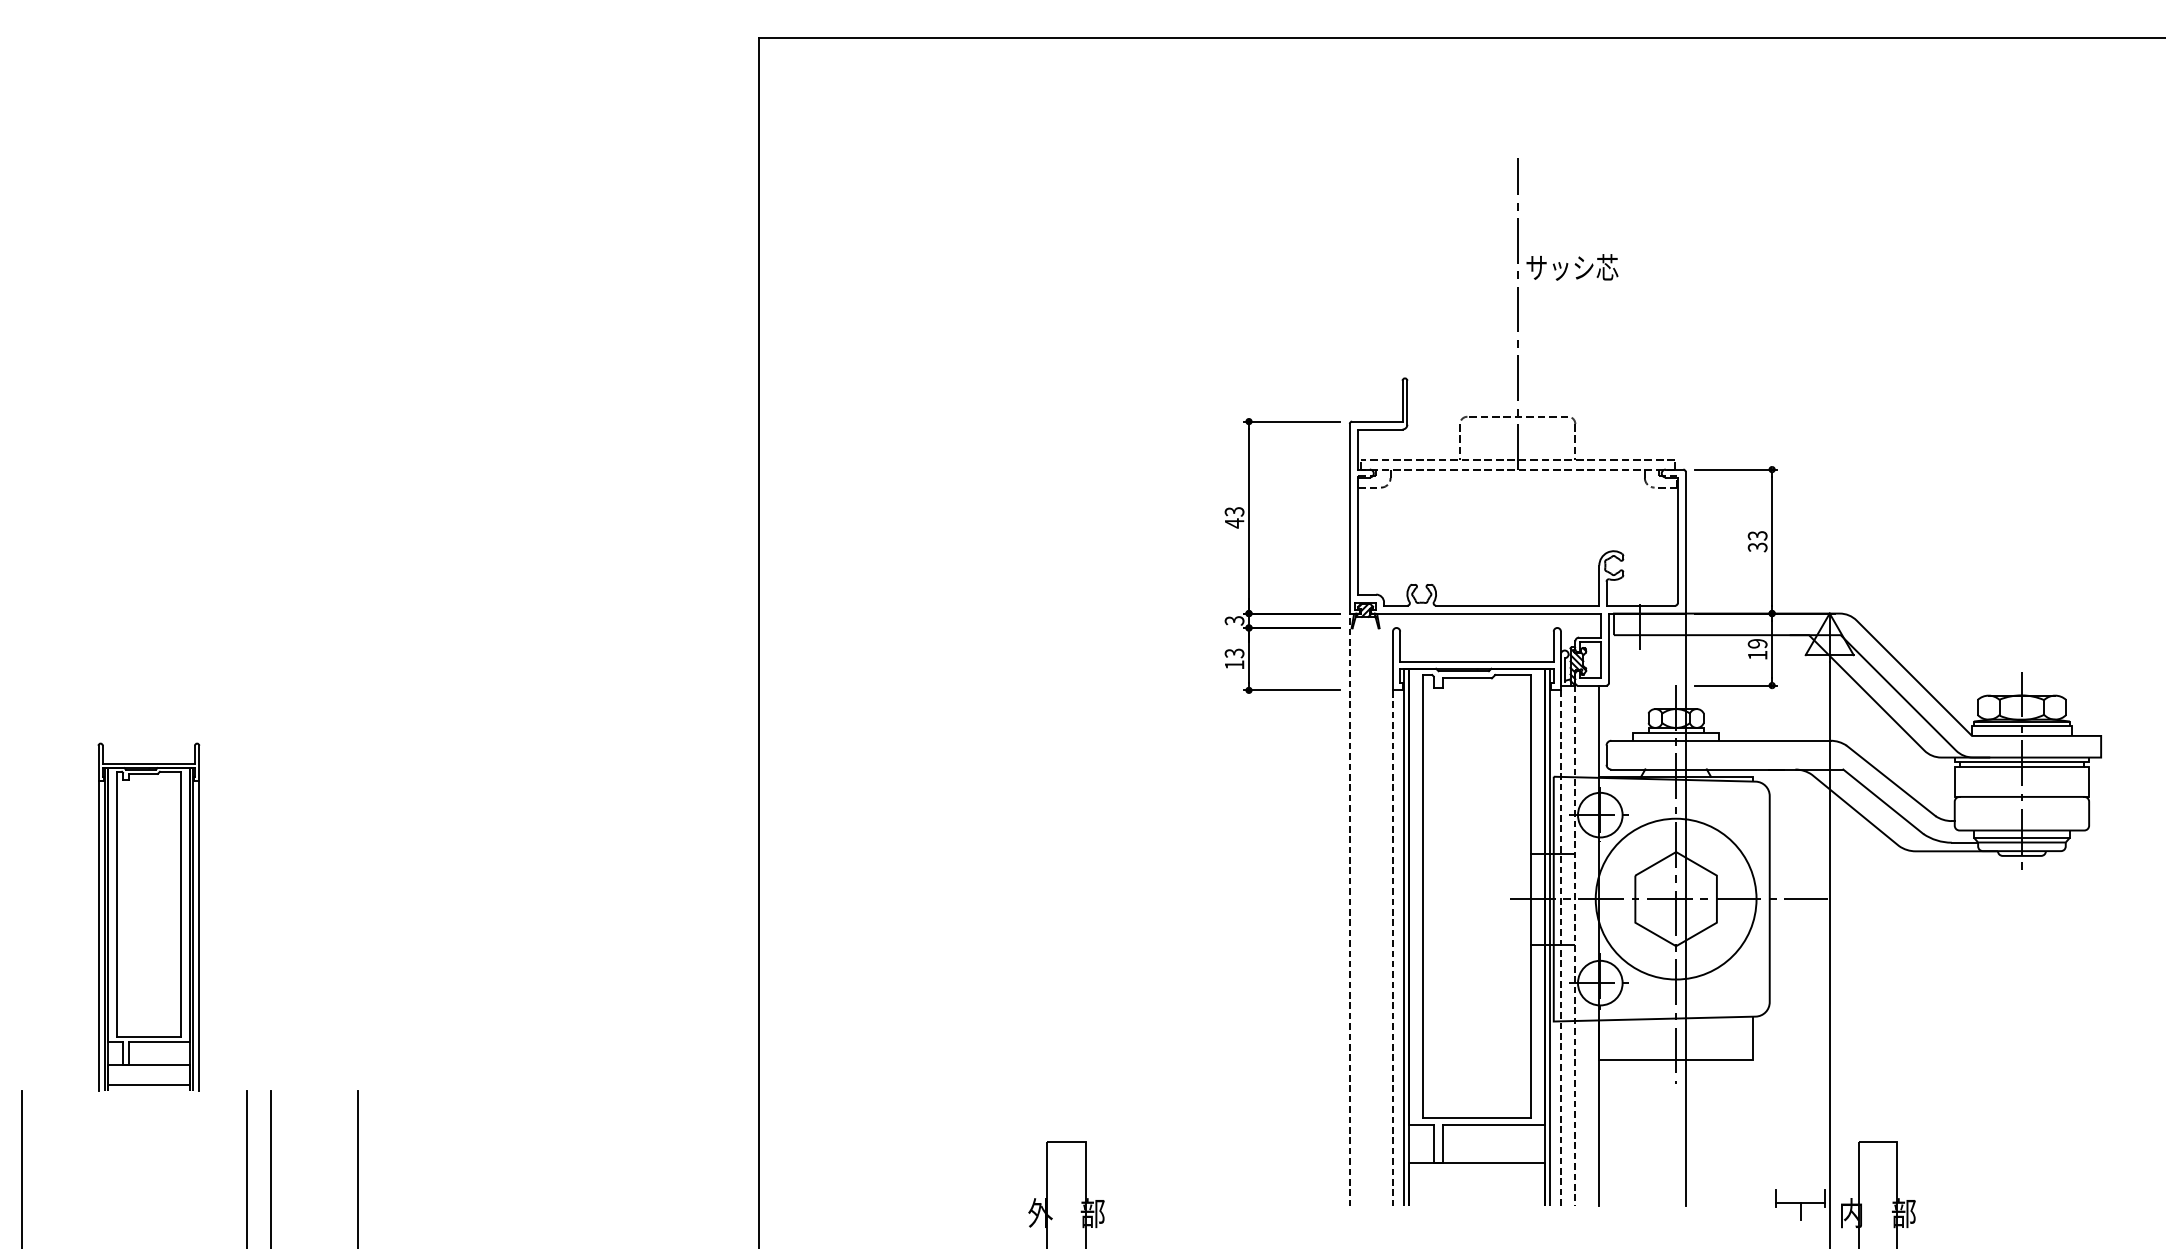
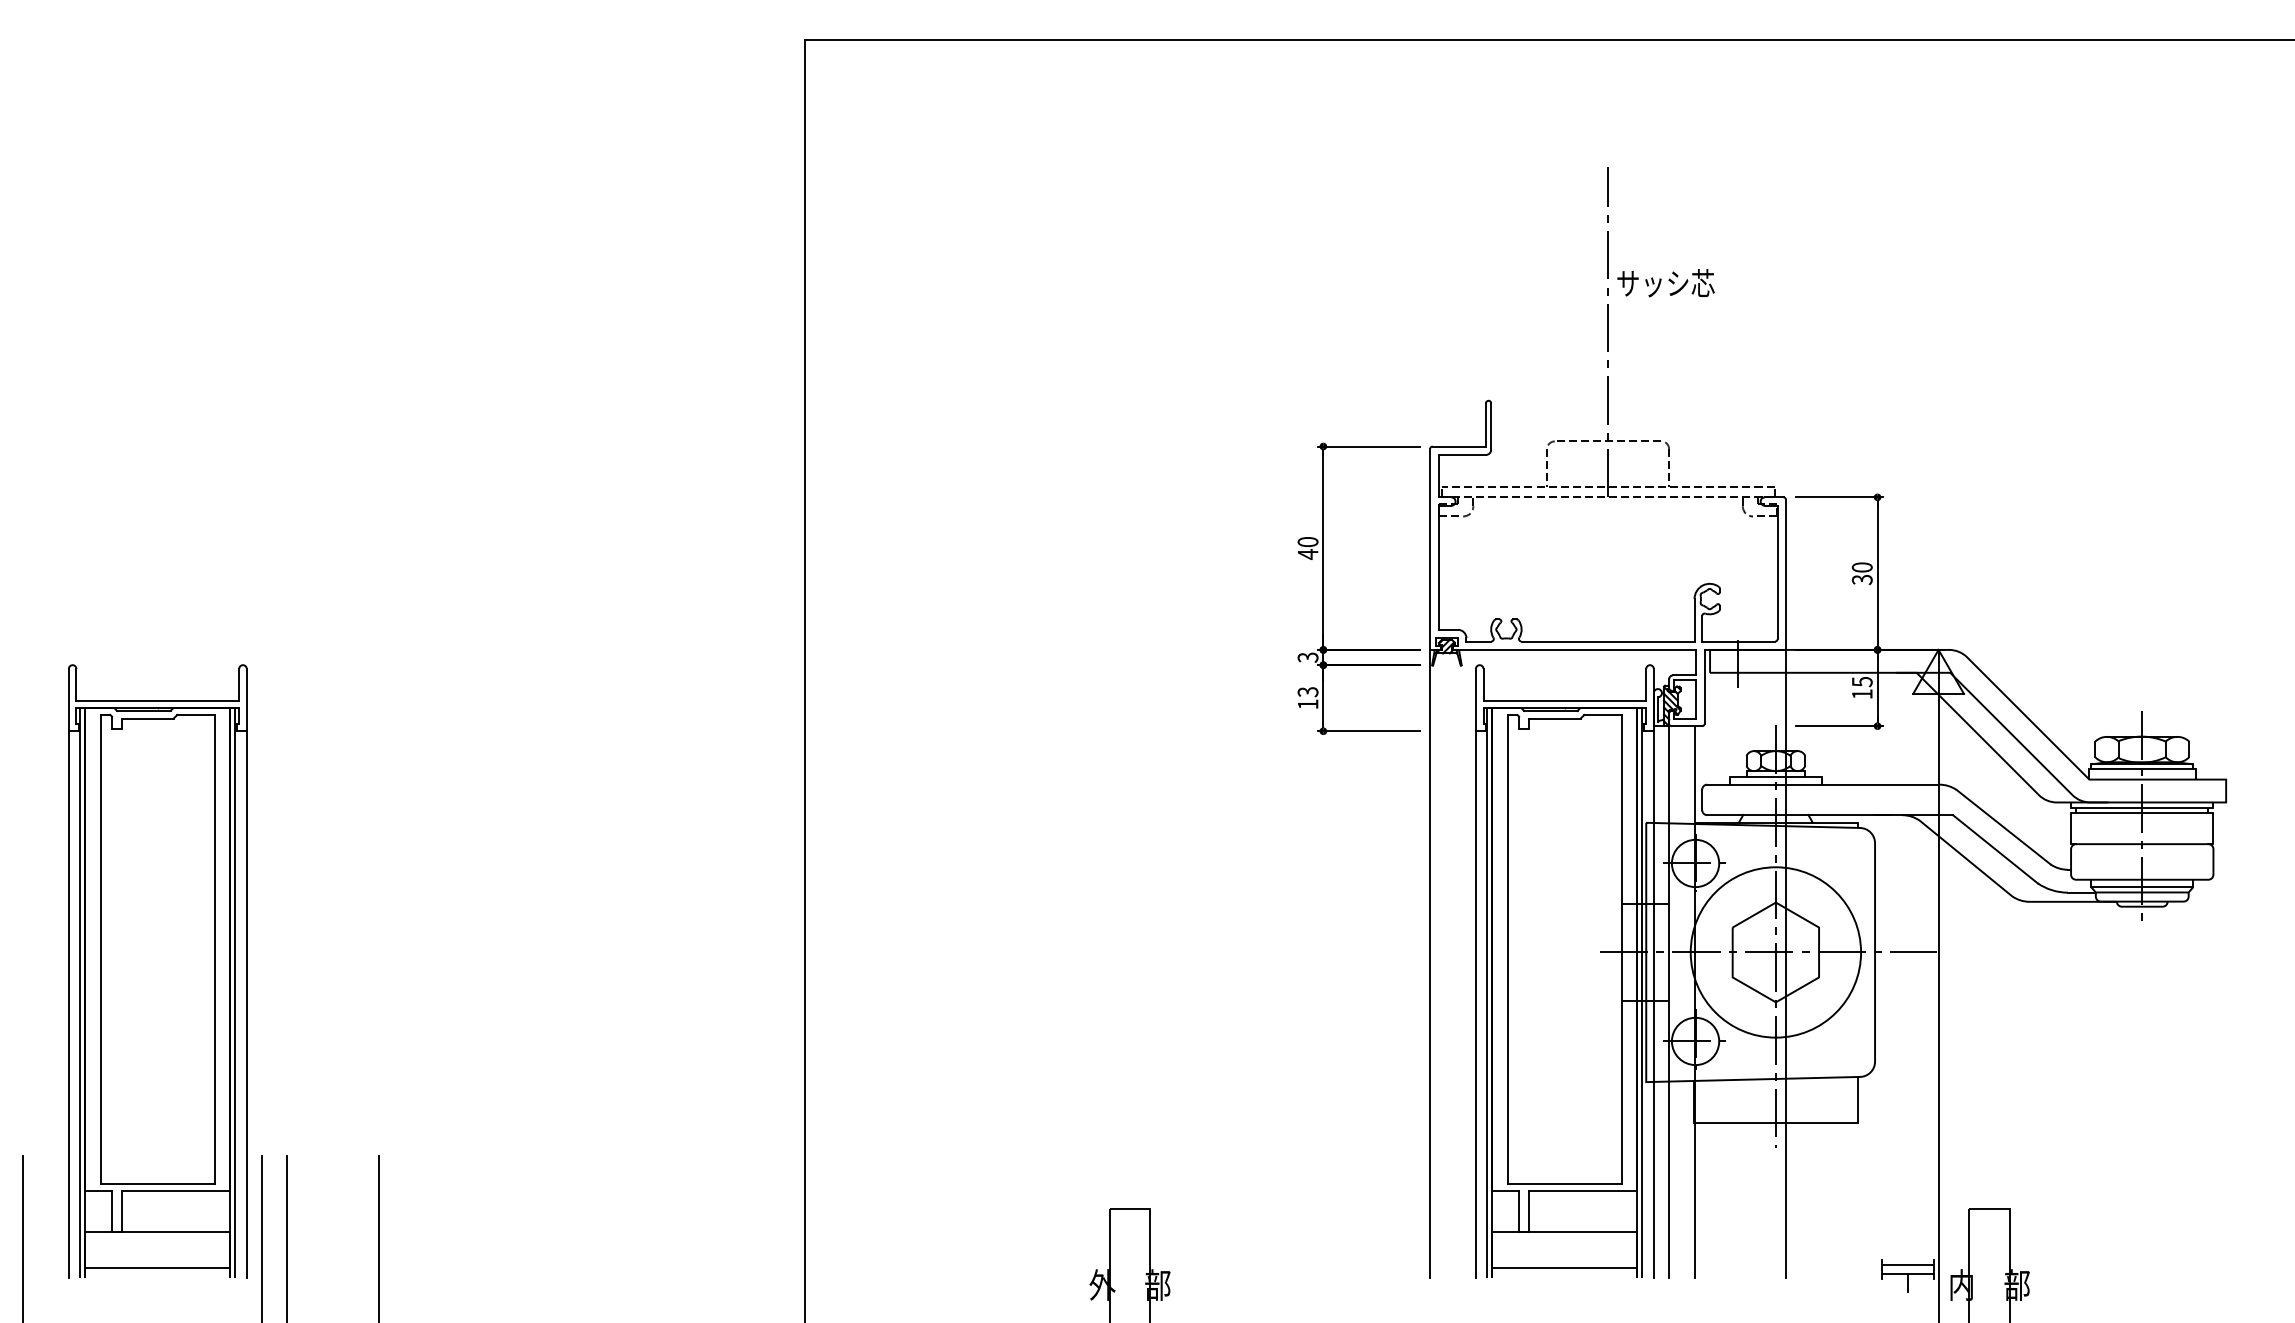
text: (1234, 512) -> (1307, 542), 43 -> 40
text: (1757, 535) -> (1862, 567), 33 -> 30
text: (1756, 644) -> (1861, 682), 19 -> 15
line: (1350, 909) -> (1430, 963), dashed -> solid
part: (148, 917) -> (157, 971), size x1.67
line: (1575, 946) -> (1669, 1002), dashed -> solid
line: (1392, 948) -> (1475, 1004), dashed -> solid
line: (1560, 949) -> (1653, 1005), dashed -> solid
line: (1800, 1193) -> (1907, 1264), added
line: (1476, 1196) -> (1564, 1267), added

